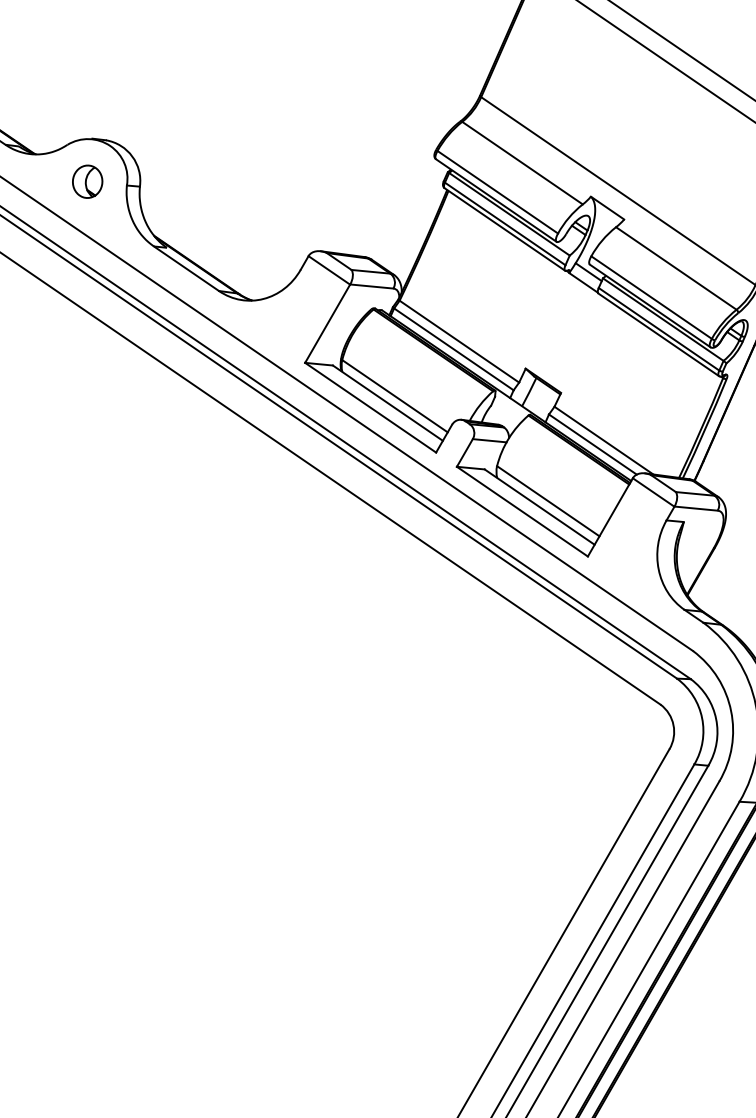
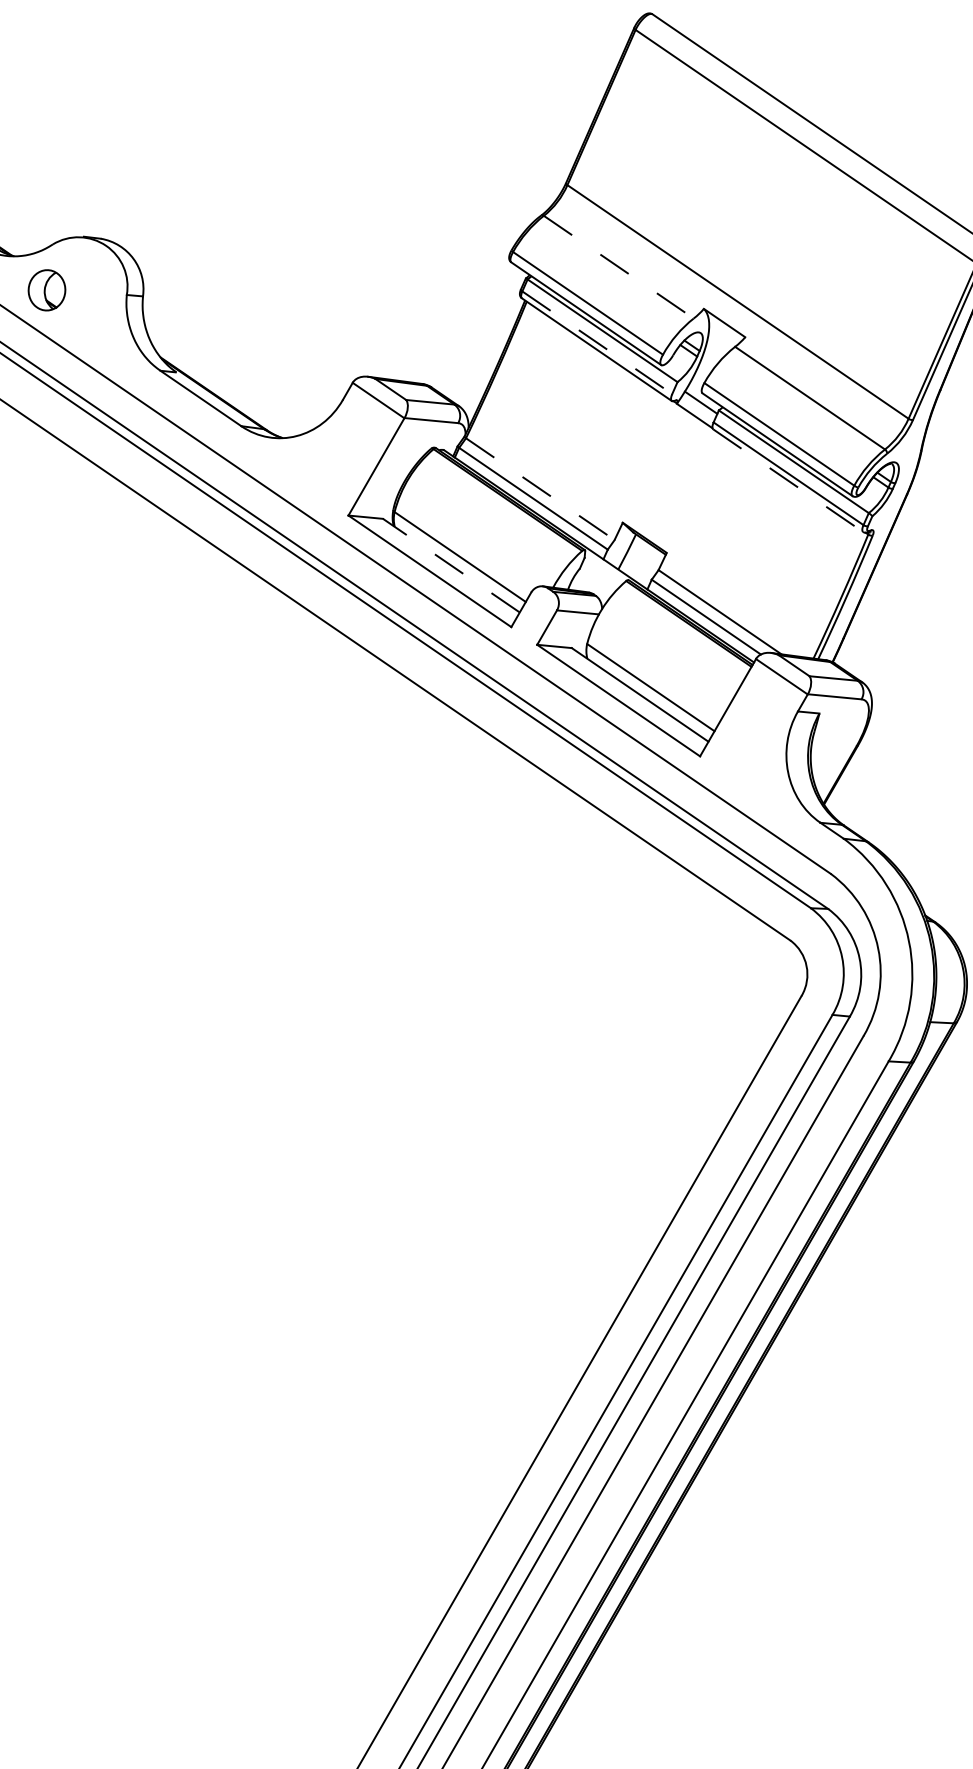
line: (522, 163) -> (618, 267), solid -> dashed
part: (87, 181) -> (46, 290), moved
line: (505, 223) -> (597, 342), solid -> dashed
line: (658, 334) -> (788, 480), solid -> dashed
line: (459, 341) -> (540, 489), solid -> dashed
line: (387, 403) -> (451, 565), solid -> dashed

